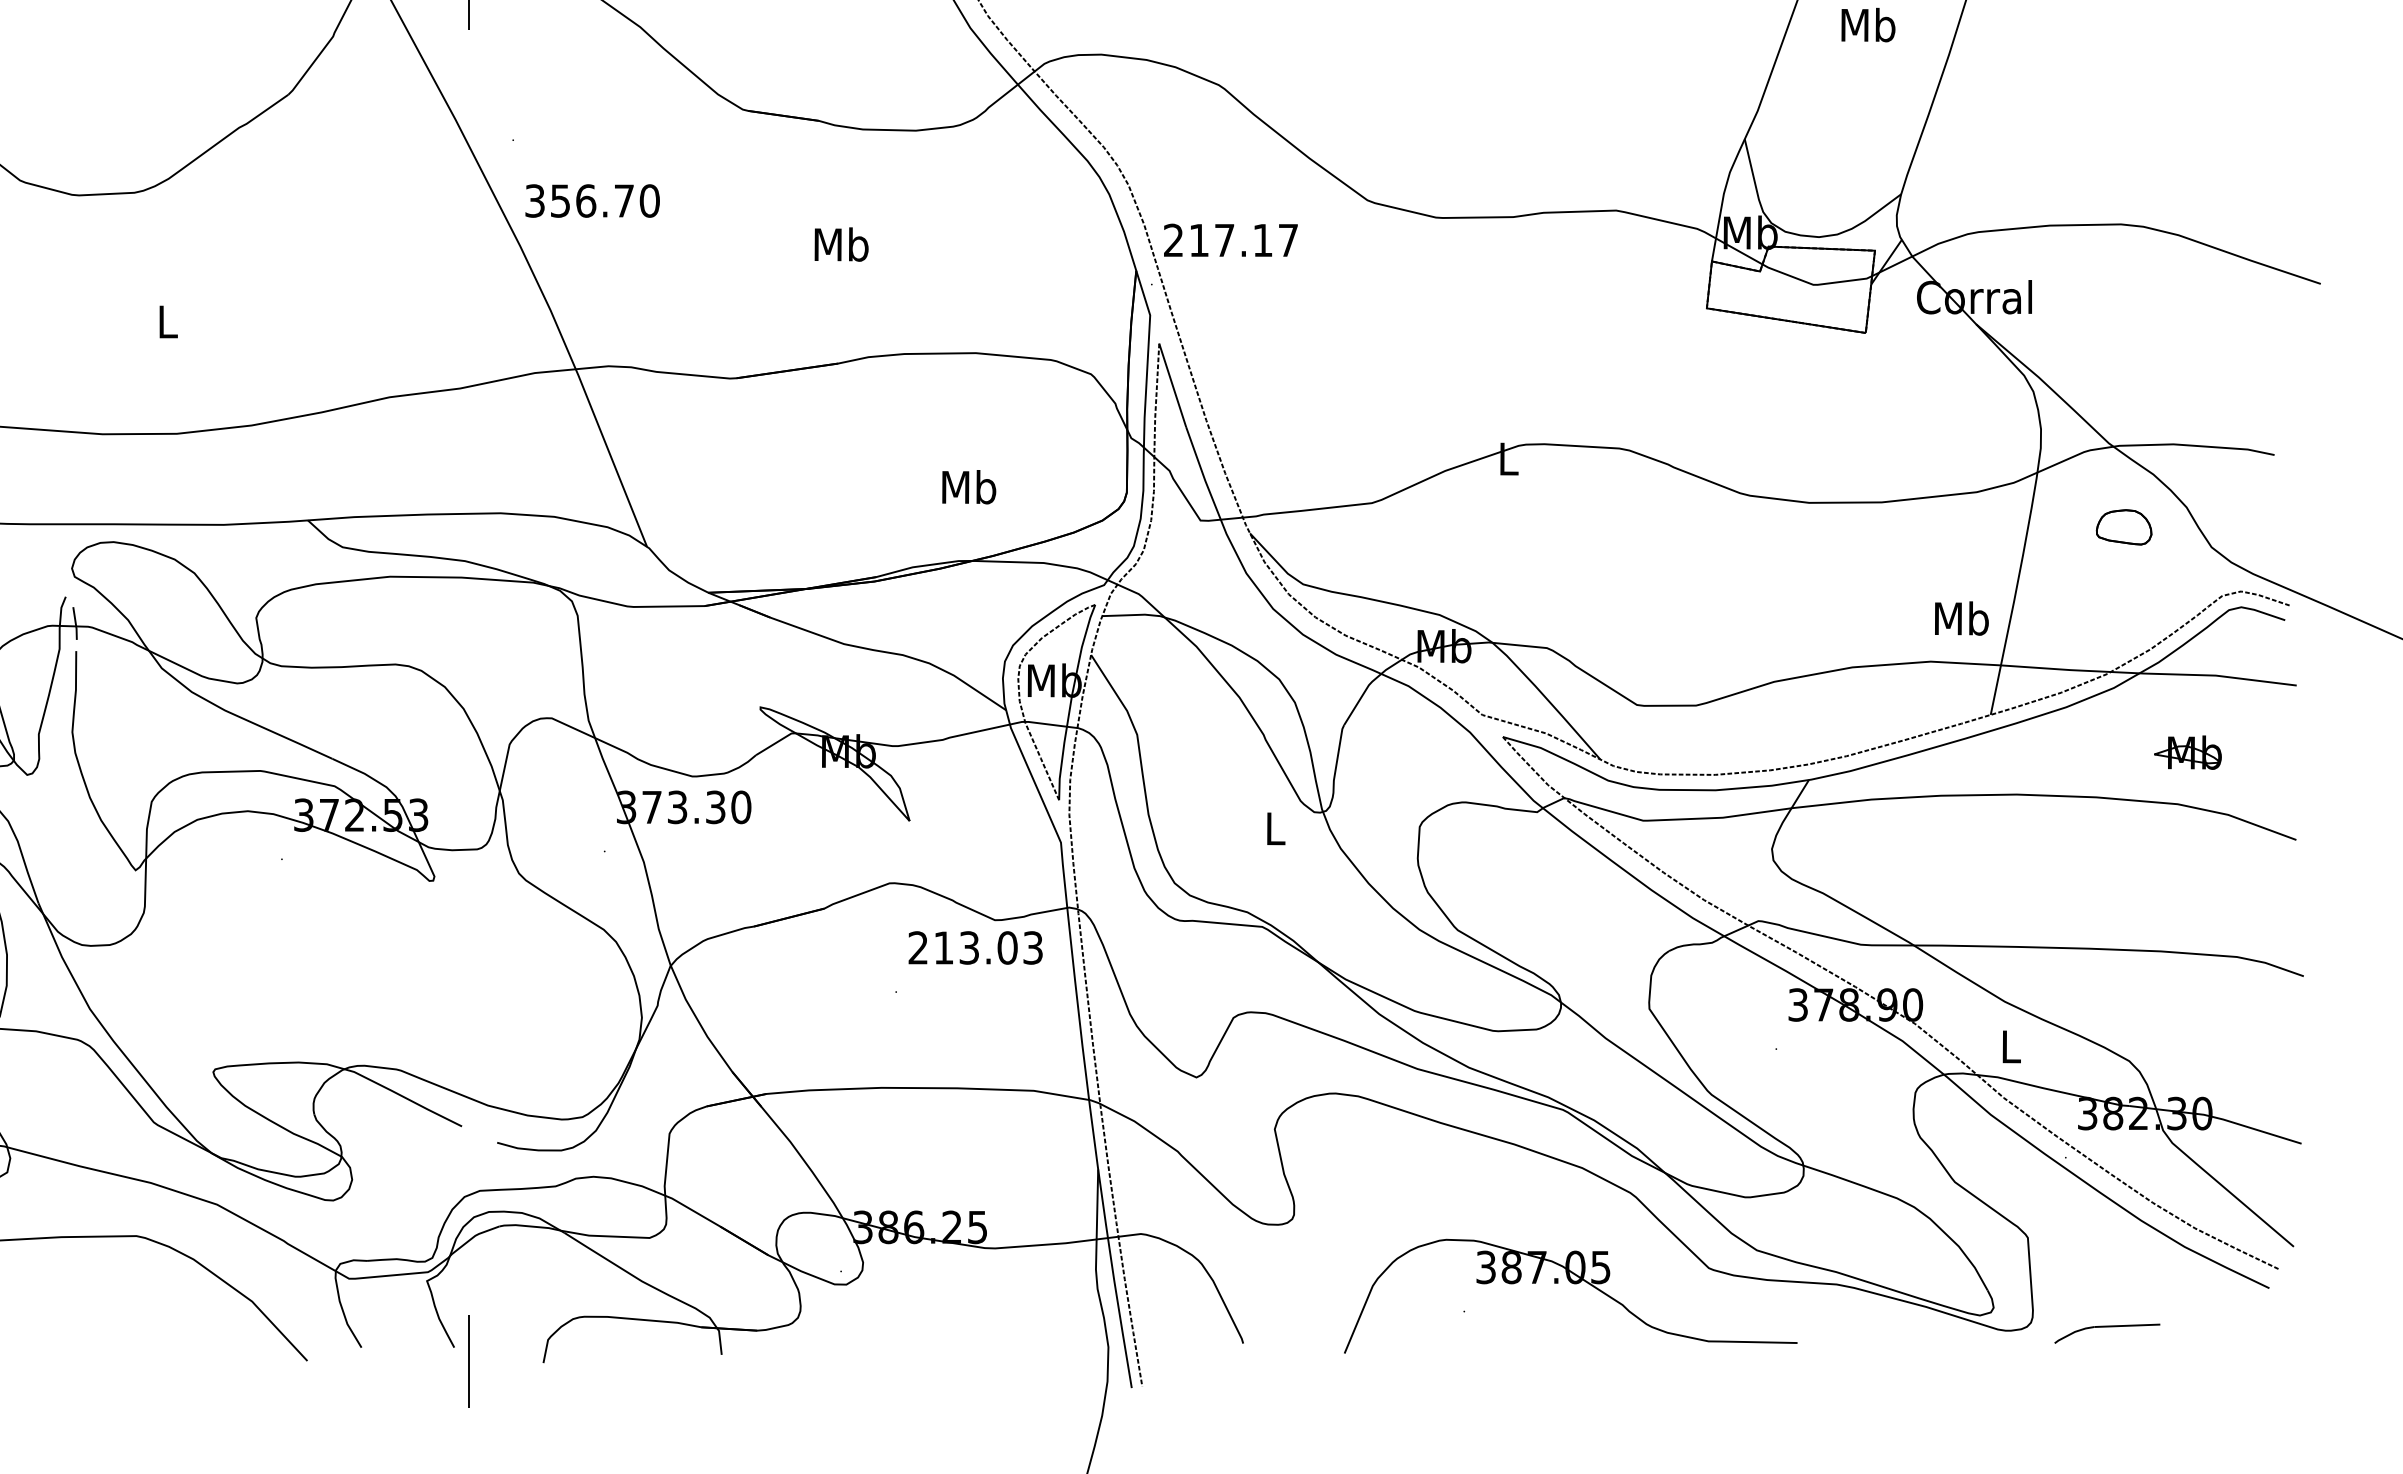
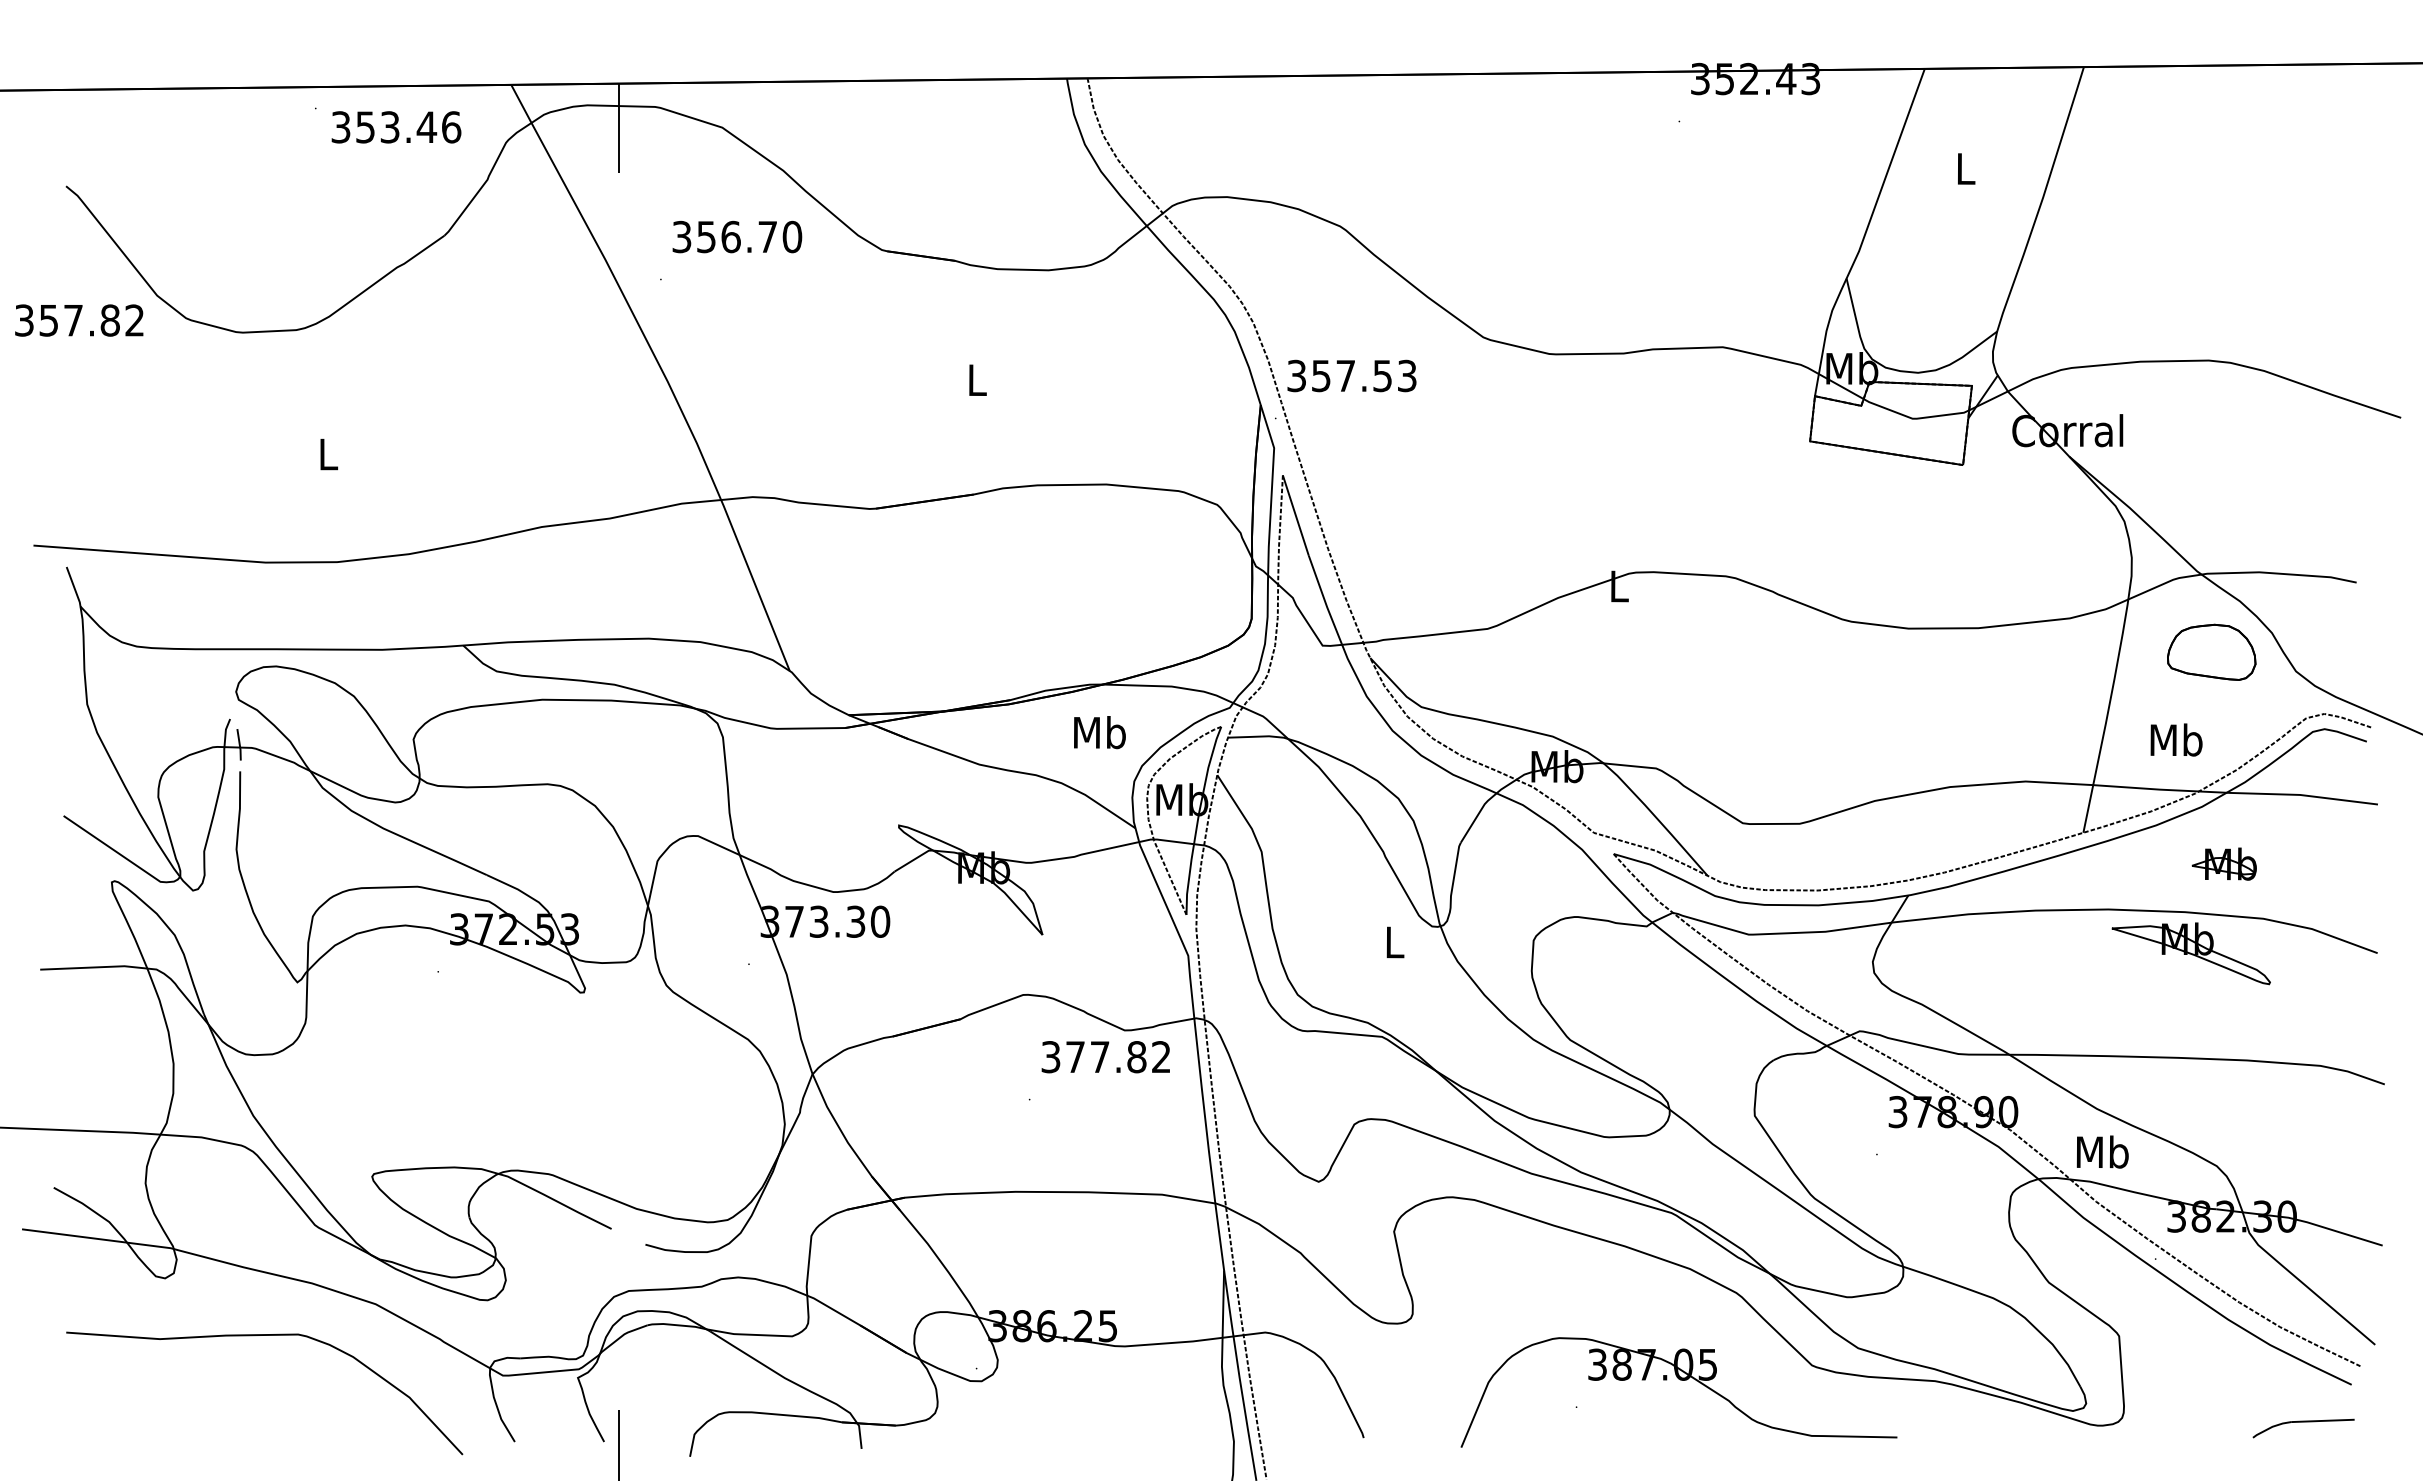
text: (1868, 24) -> (1965, 168), Mb -> L
text: (592, 200) -> (737, 236), moved
text: (1230, 239) -> (1351, 375), 217.17 -> 357.53
text: (842, 244) -> (977, 379), Mb -> L
text: (968, 487) -> (1099, 732), moved
part: (2123, 526) -> (2211, 651), size x1.67
text: (1961, 618) -> (2176, 739), moved
part: (2187, 752) -> (2223, 863), moved
part: (2102, 840) -> (2190, 953), added
text: (975, 948) -> (1105, 1057), 213.03 -> 377.82
text: (2010, 1045) -> (2102, 1151), L -> Mb
part: (2107, 1333) -> (2303, 1428), moved

